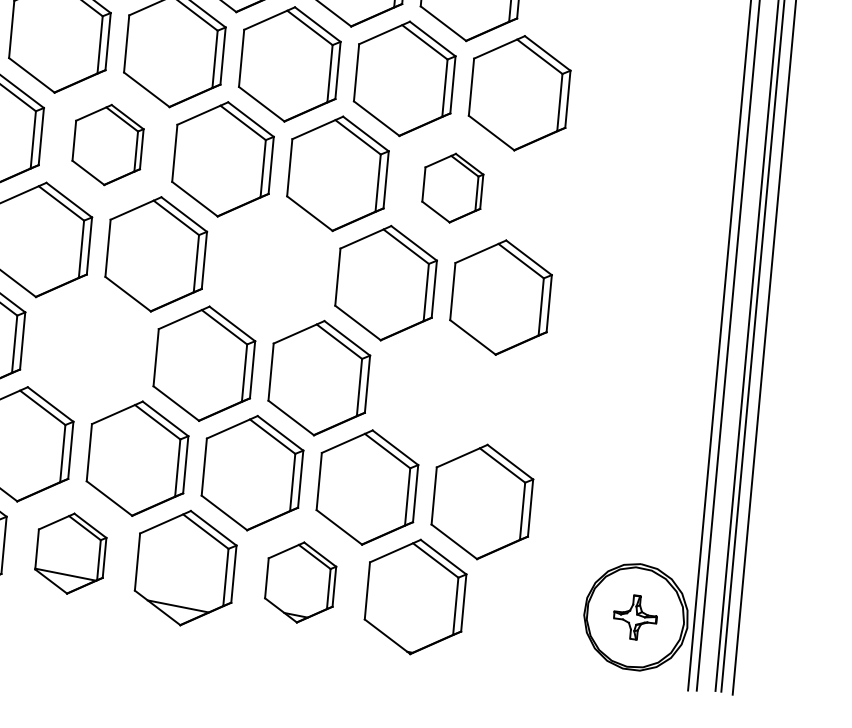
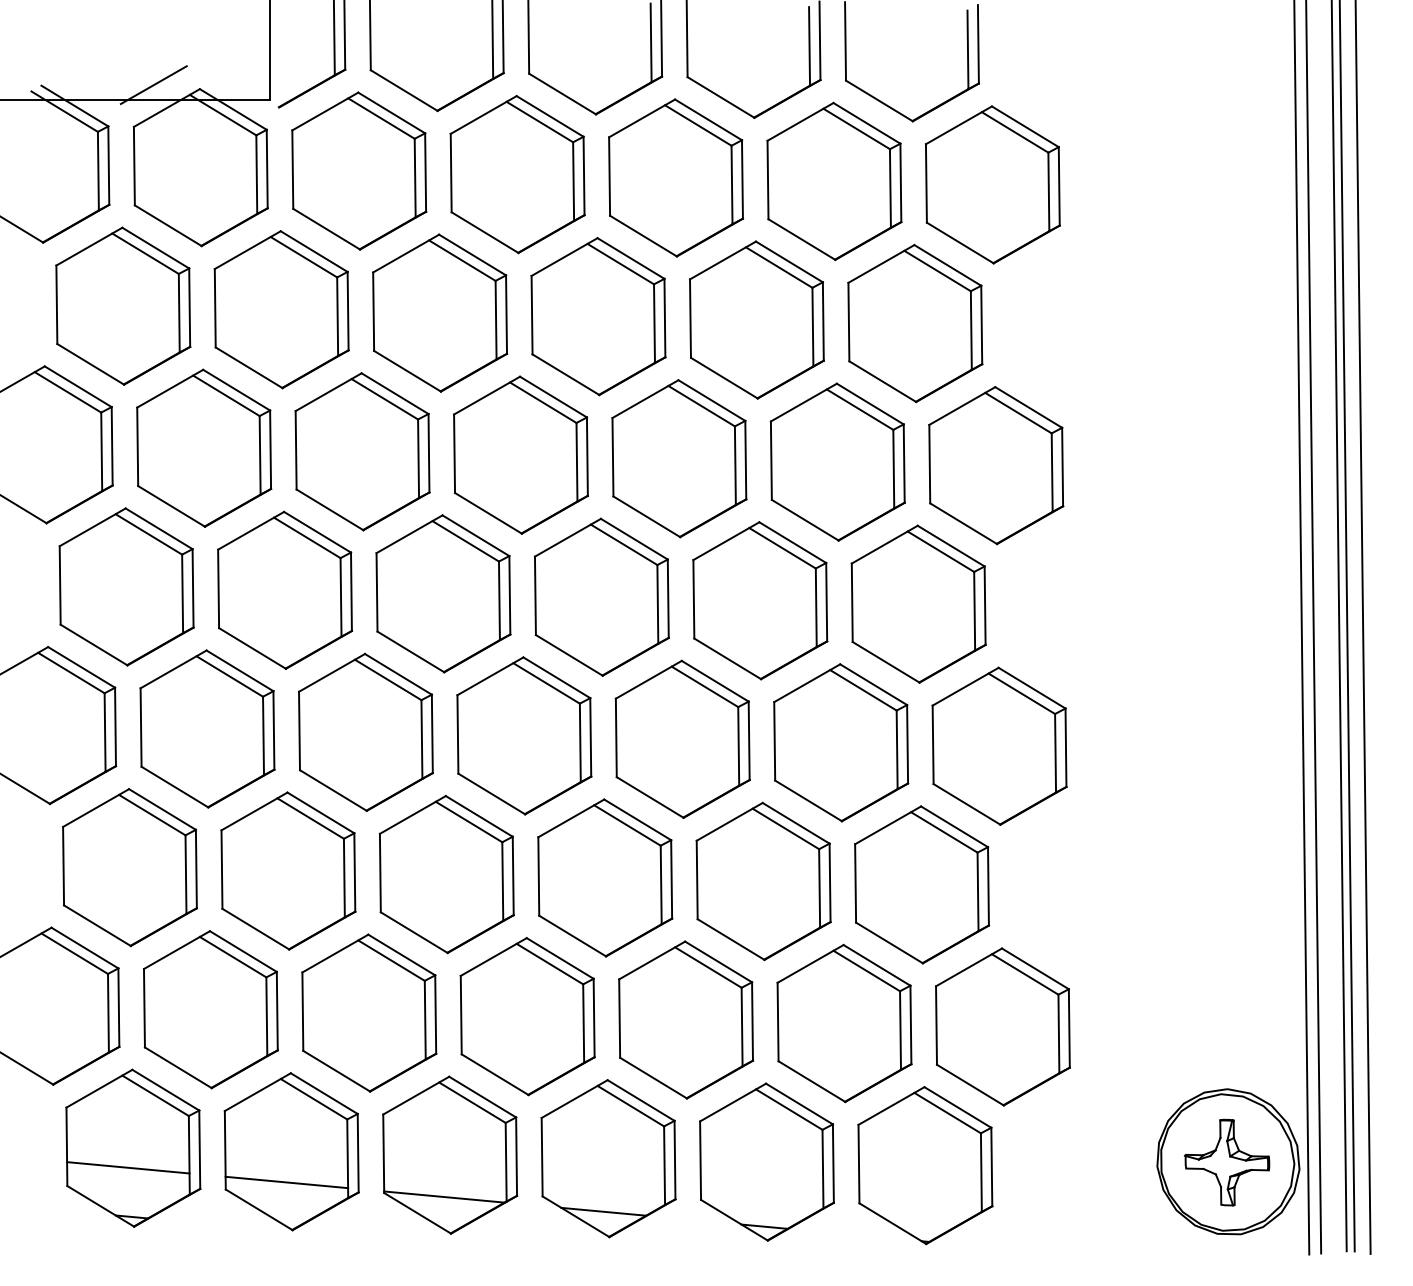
part: (108, 144) -> (443, 593), size x1.43
part: (452, 187) -> (918, 603), size x1.67
part: (271, 268) -> (682, 738), added
part: (89, 349) -> (446, 874), added
part: (433, 392) -> (921, 884), added
part: (71, 553) -> (450, 1154), size x1.43
part: (300, 582) -> (766, 1161), size x1.43
part: (635, 617) -> (1227, 1162), size x1.43

